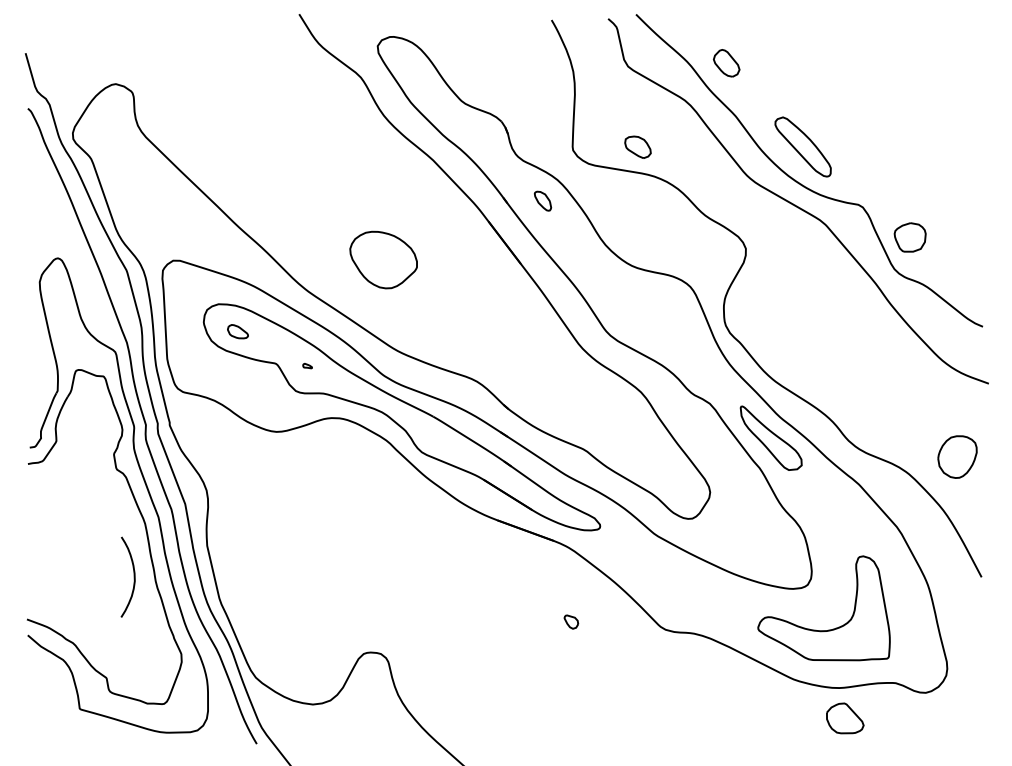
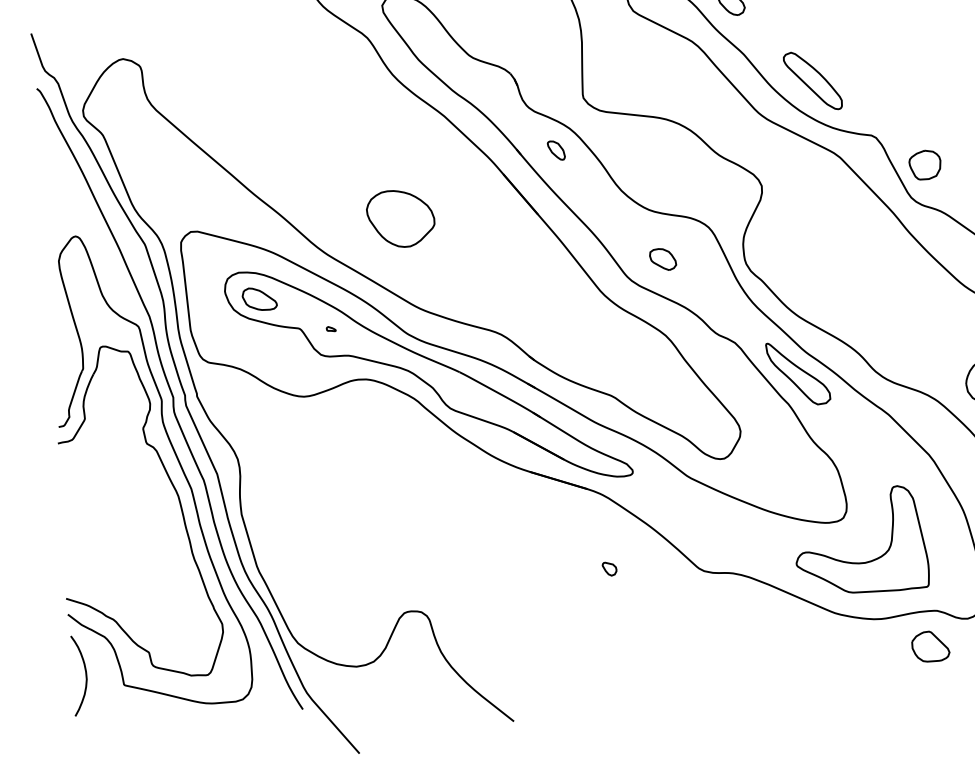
part: (637, 146) -> (662, 258), moved
part: (237, 331) -> (259, 298), size x1.67
curve: (133, 576) -> (85, 674), moved
part: (845, 718) -> (930, 646), moved

